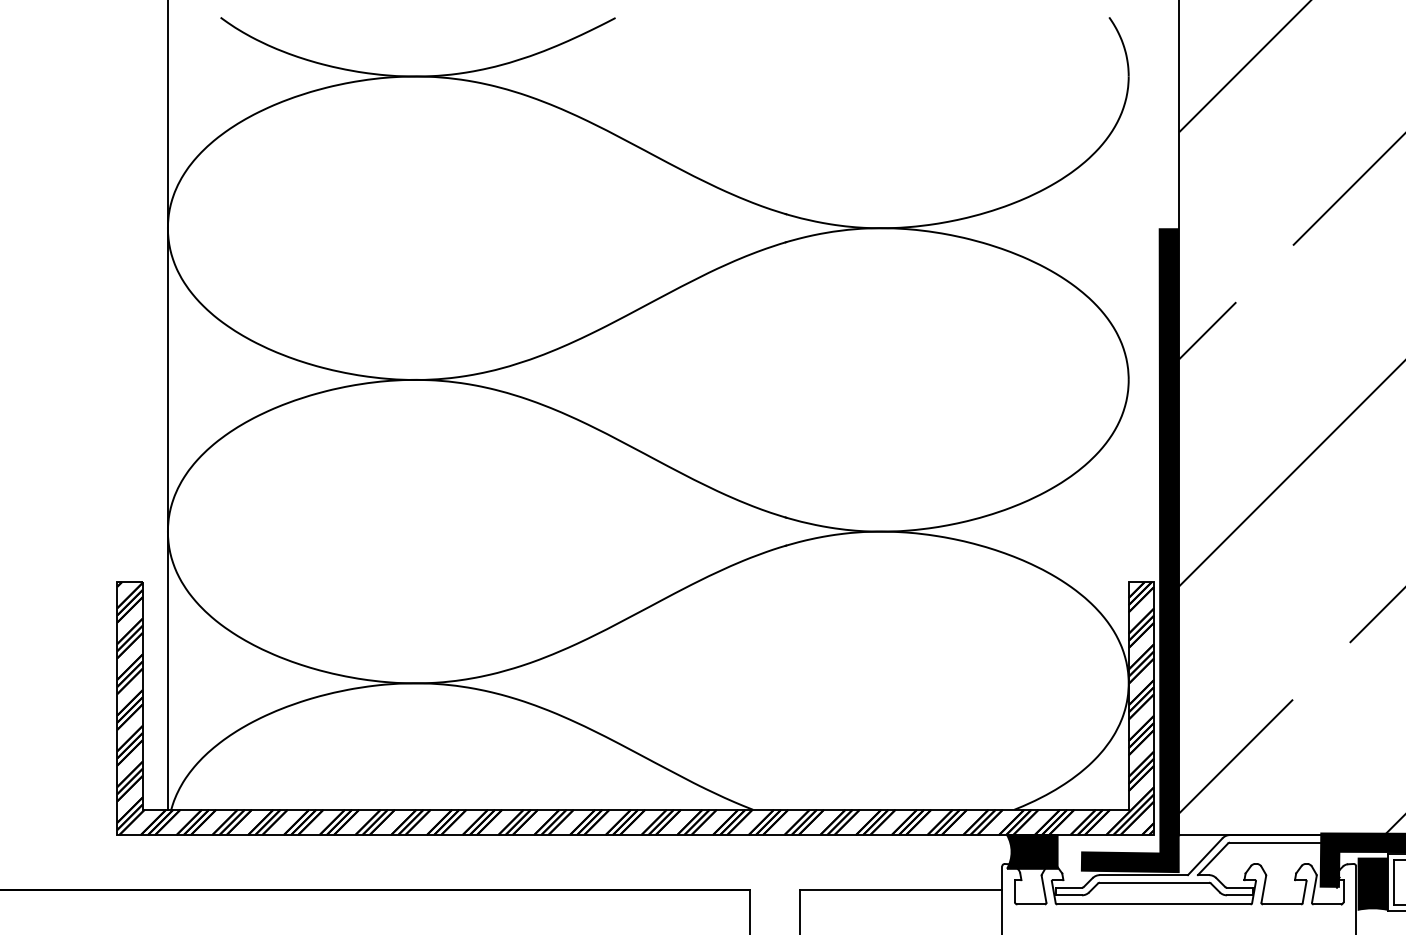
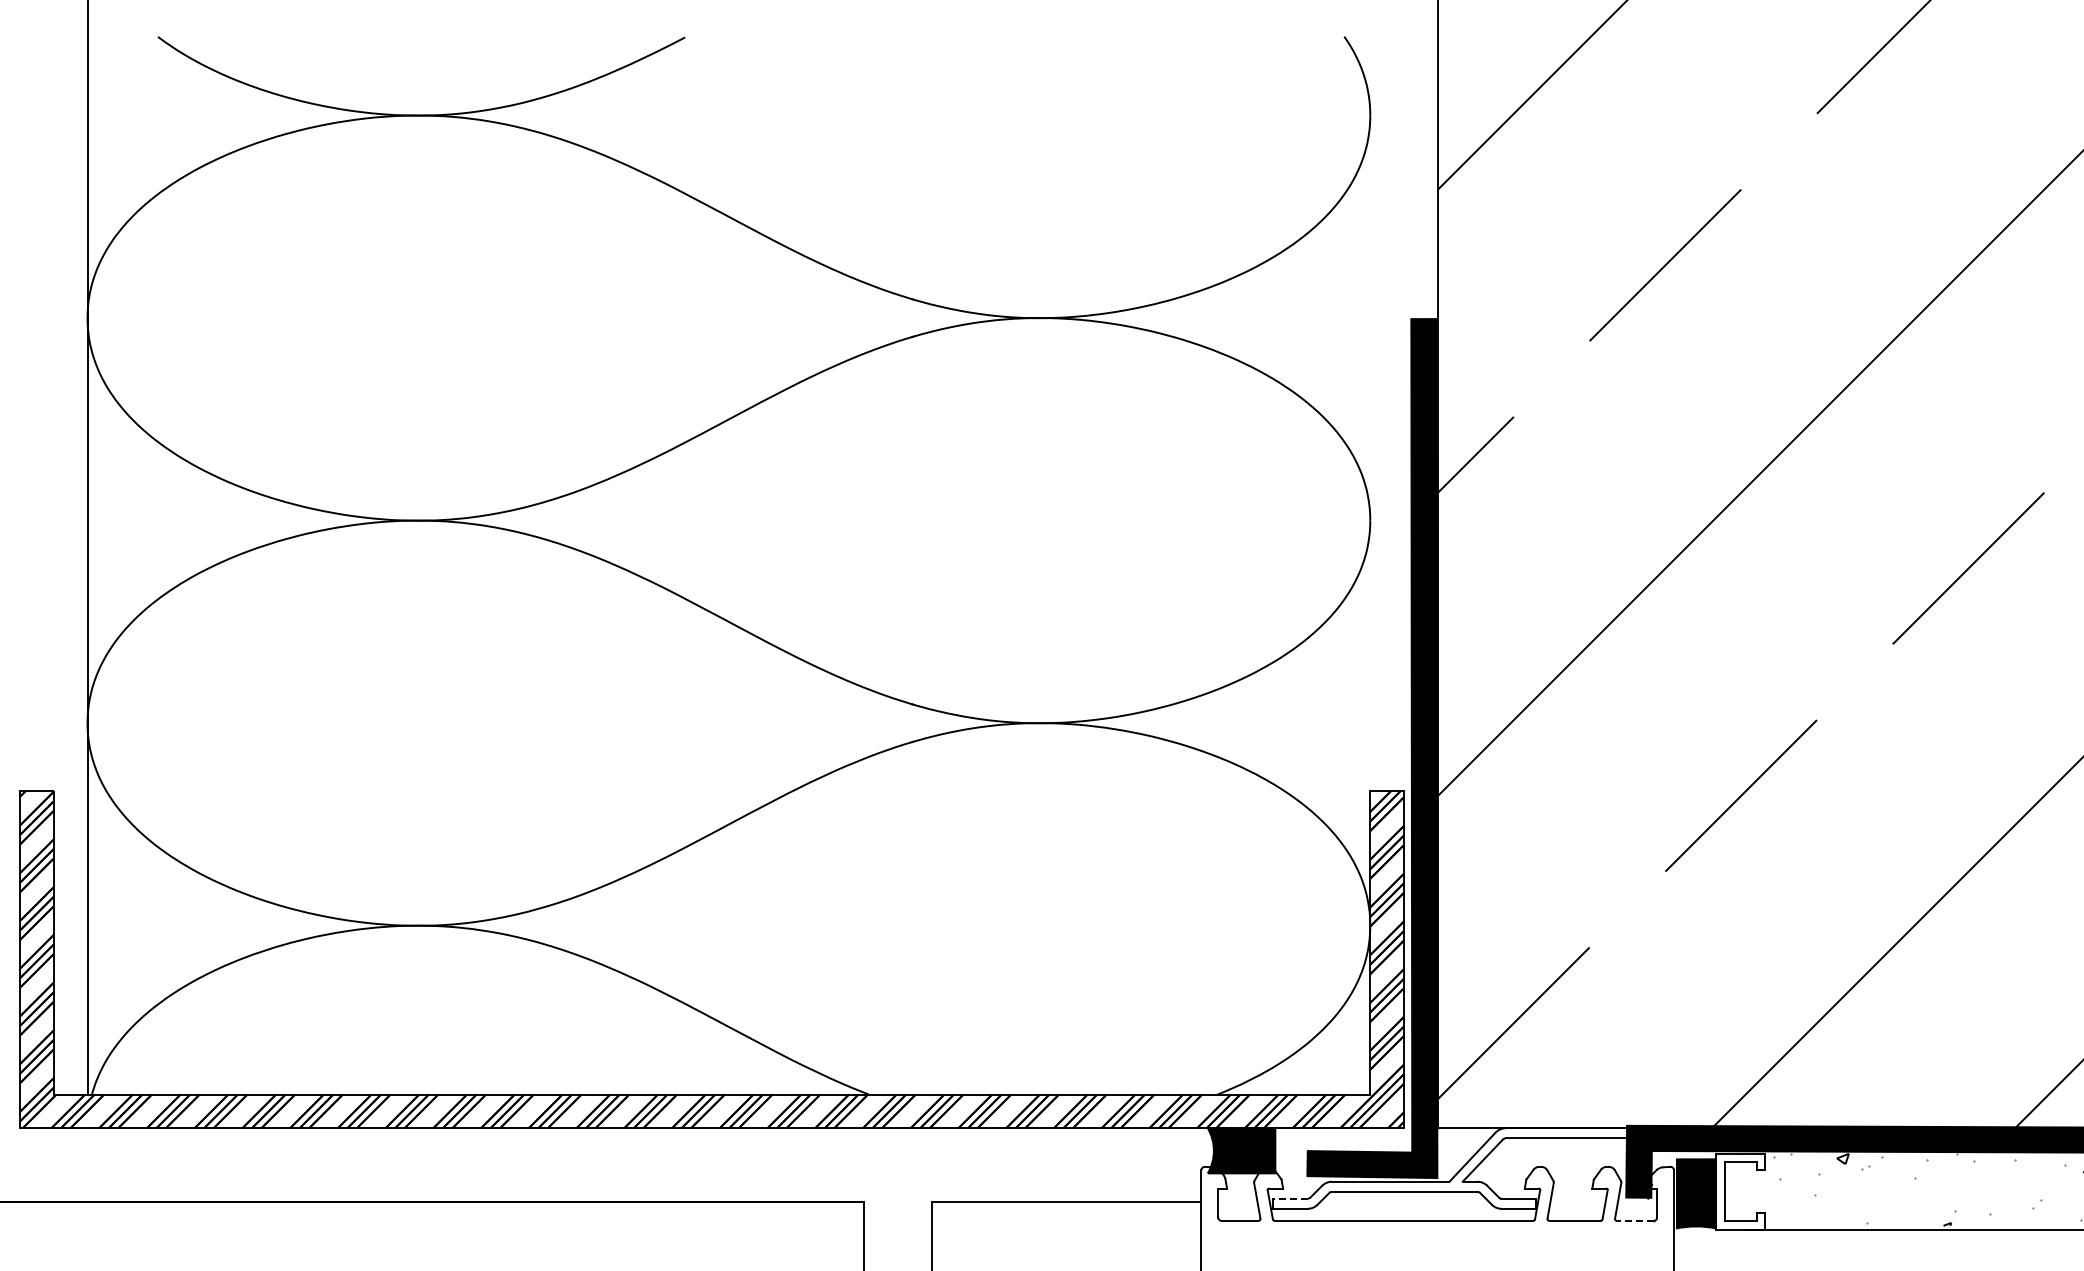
line: (1068, 887) -> (1290, 1198), solid -> dashed
line: (1326, 904) -> (1634, 1220), solid -> dashed

